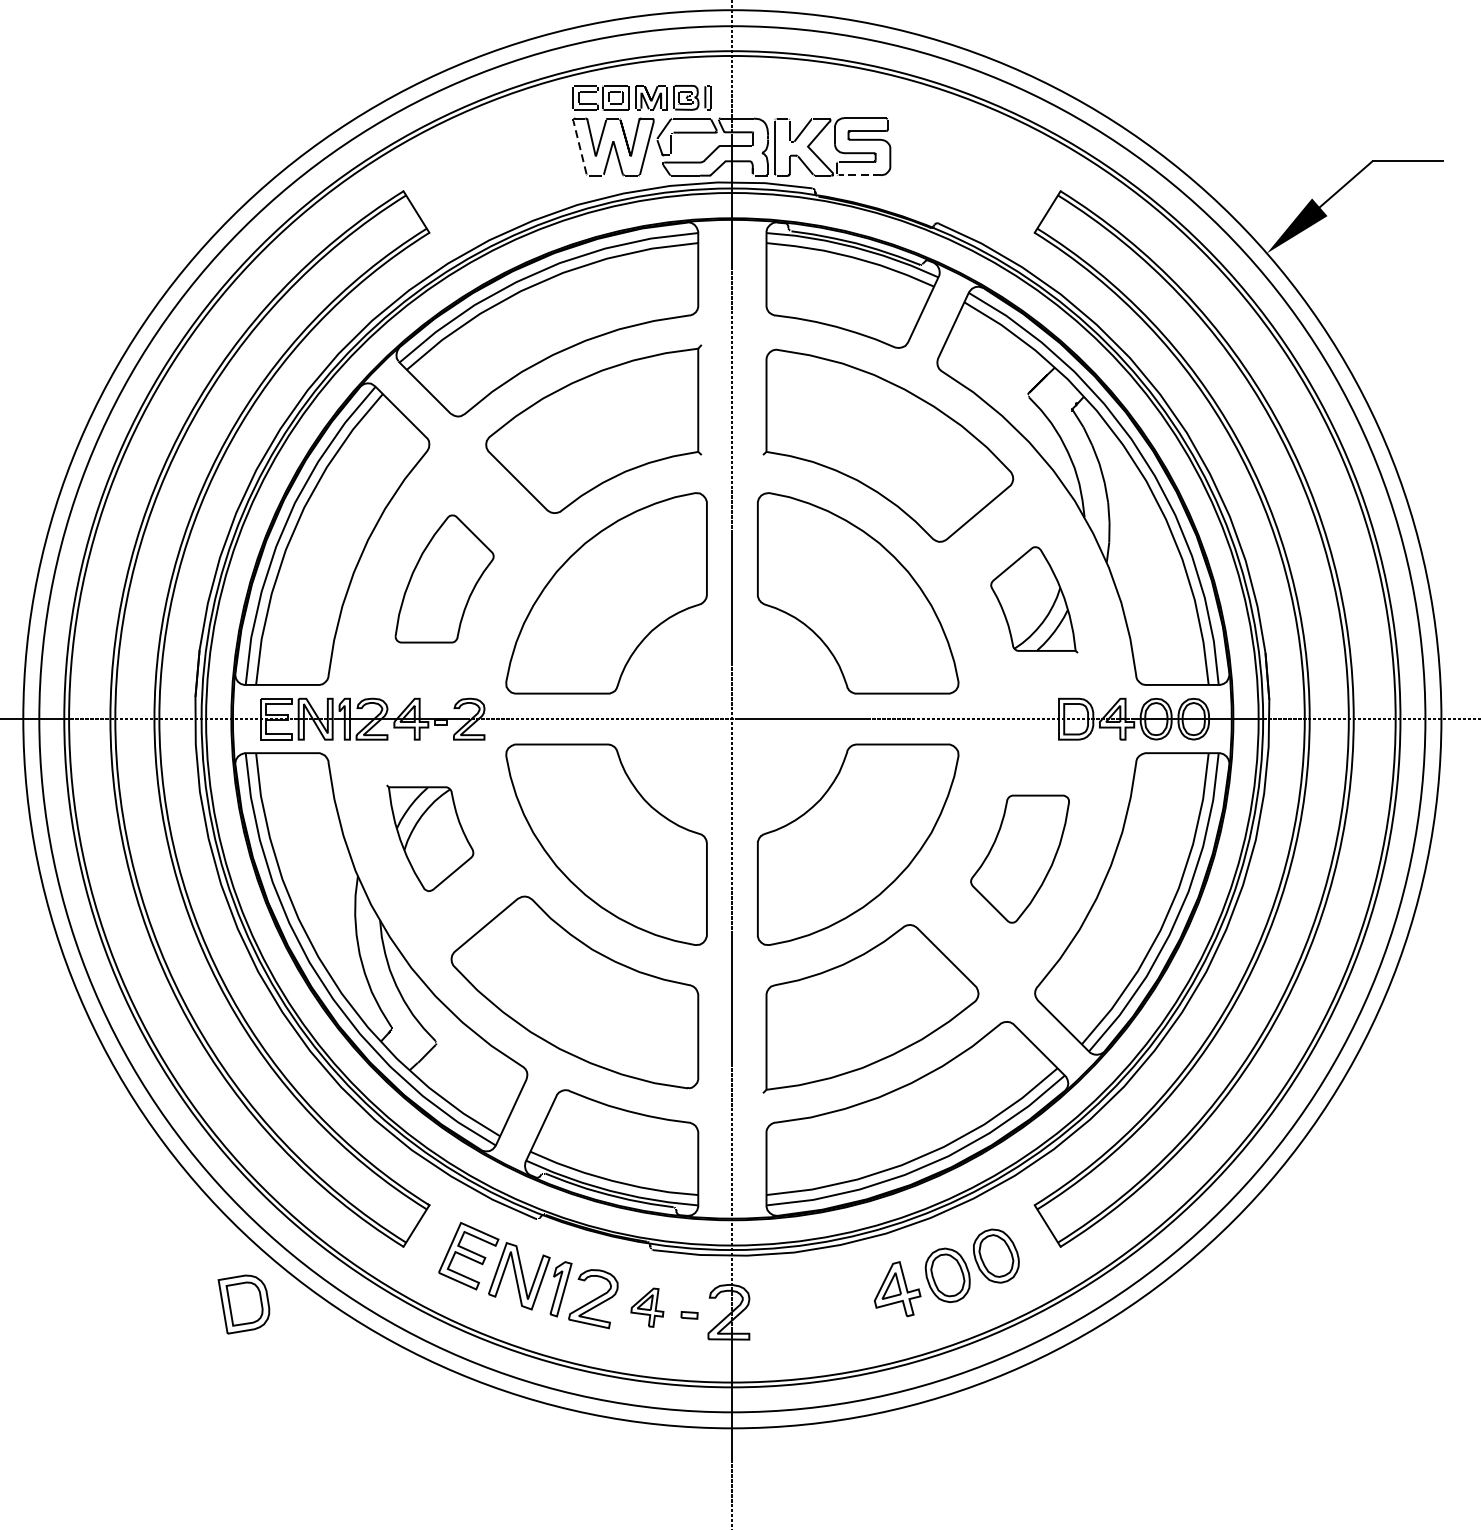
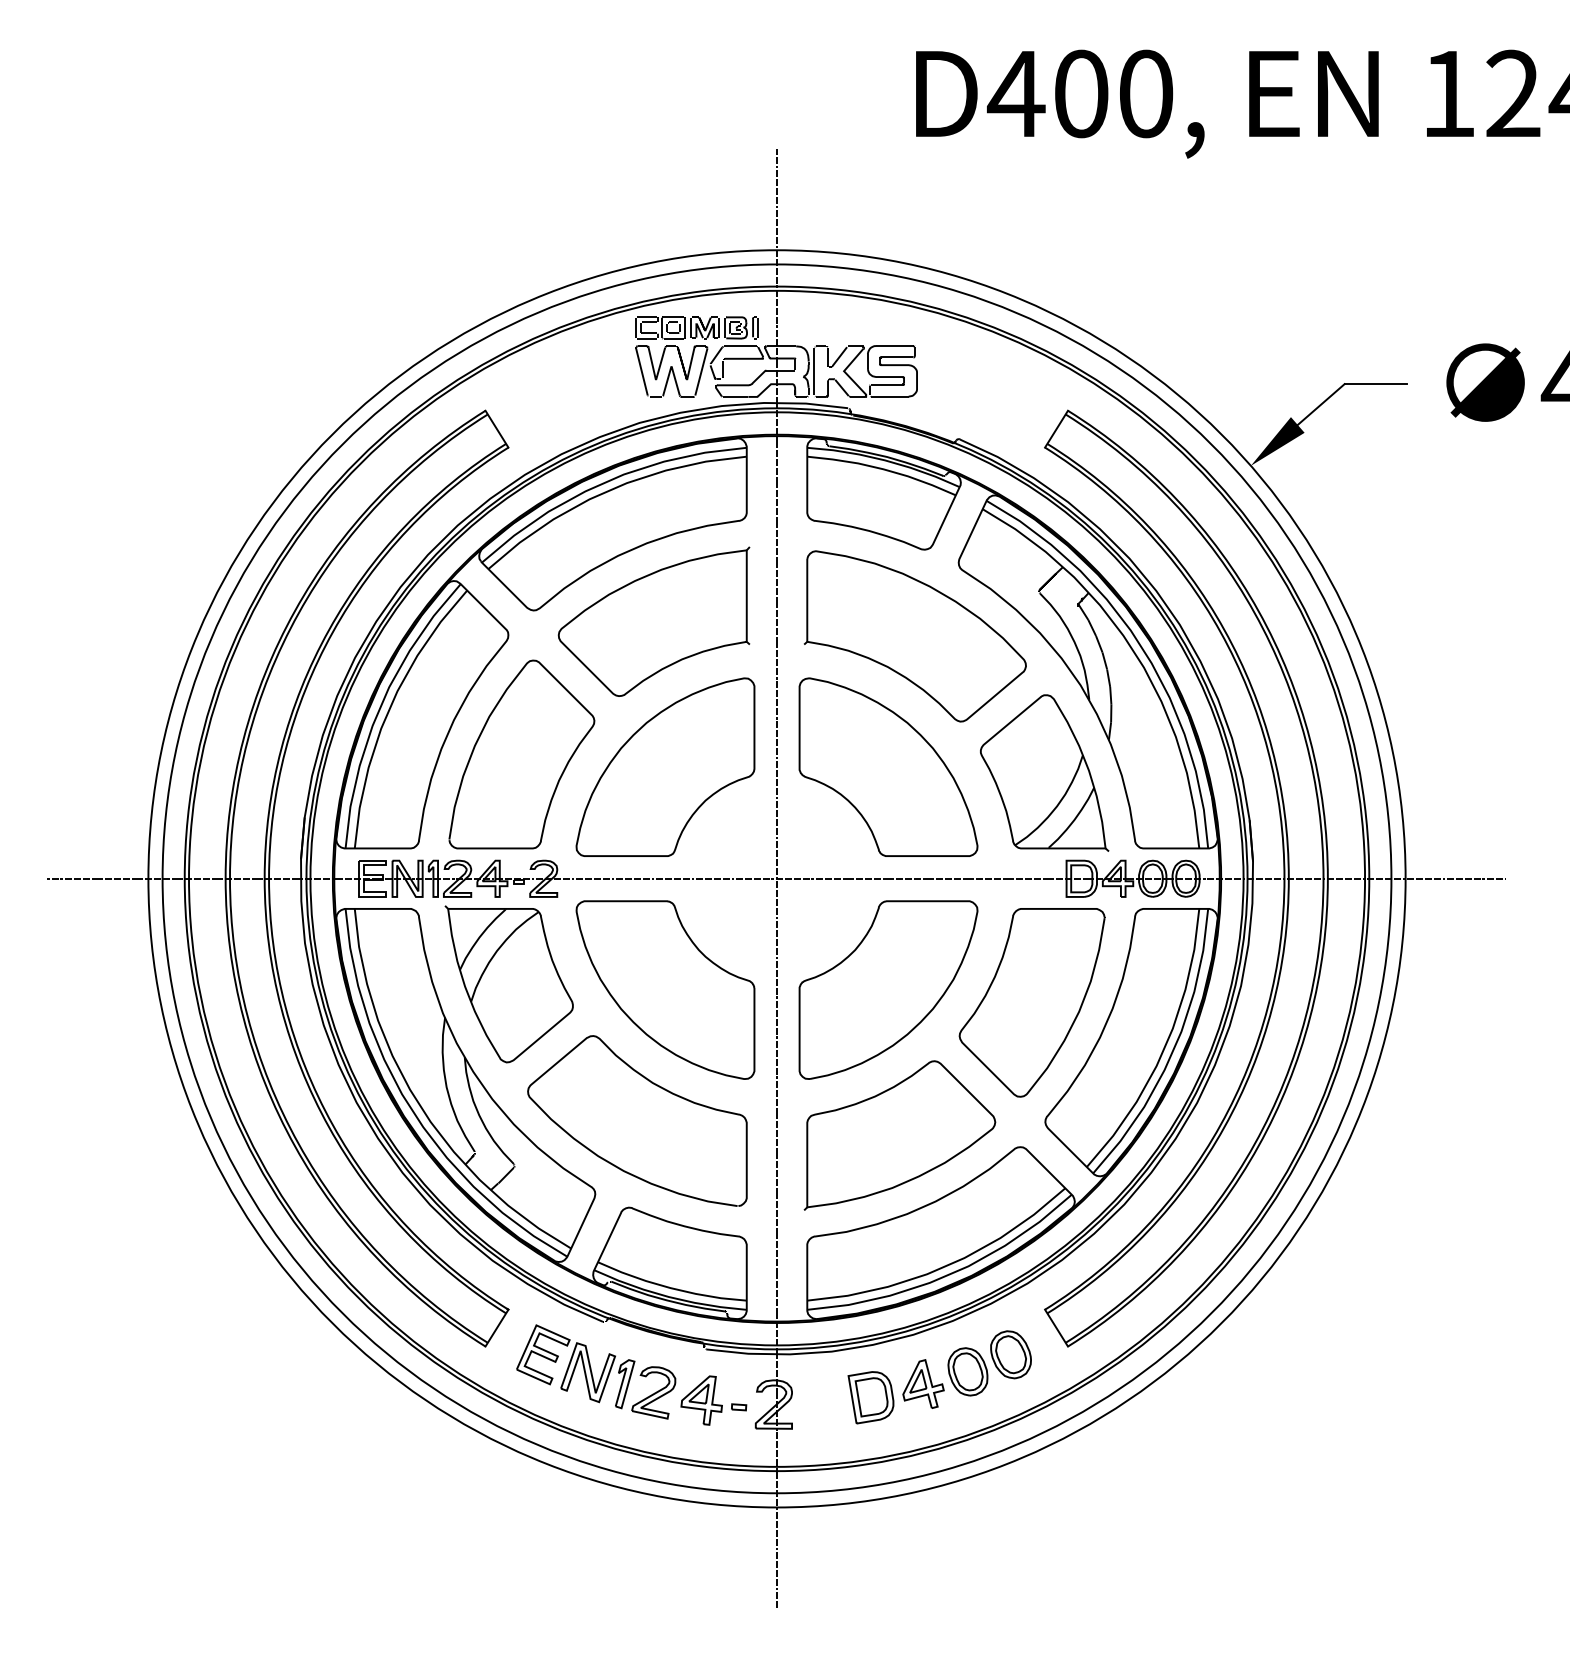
line: (579, 146) -> (641, 371), dashed -> solid
line: (860, 175) -> (890, 396), dashed -> solid
part: (444, 578) -> (521, 754), size x1.67
part: (1034, 599) -> (1044, 772), size x1.67
part: (429, 838) -> (508, 984), size x1.67
part: (1019, 858) -> (1031, 1002), size x1.67
part: (243, 1304) -> (870, 1397), moved
part: (647, 1307) -> (701, 1400), size x1.43

